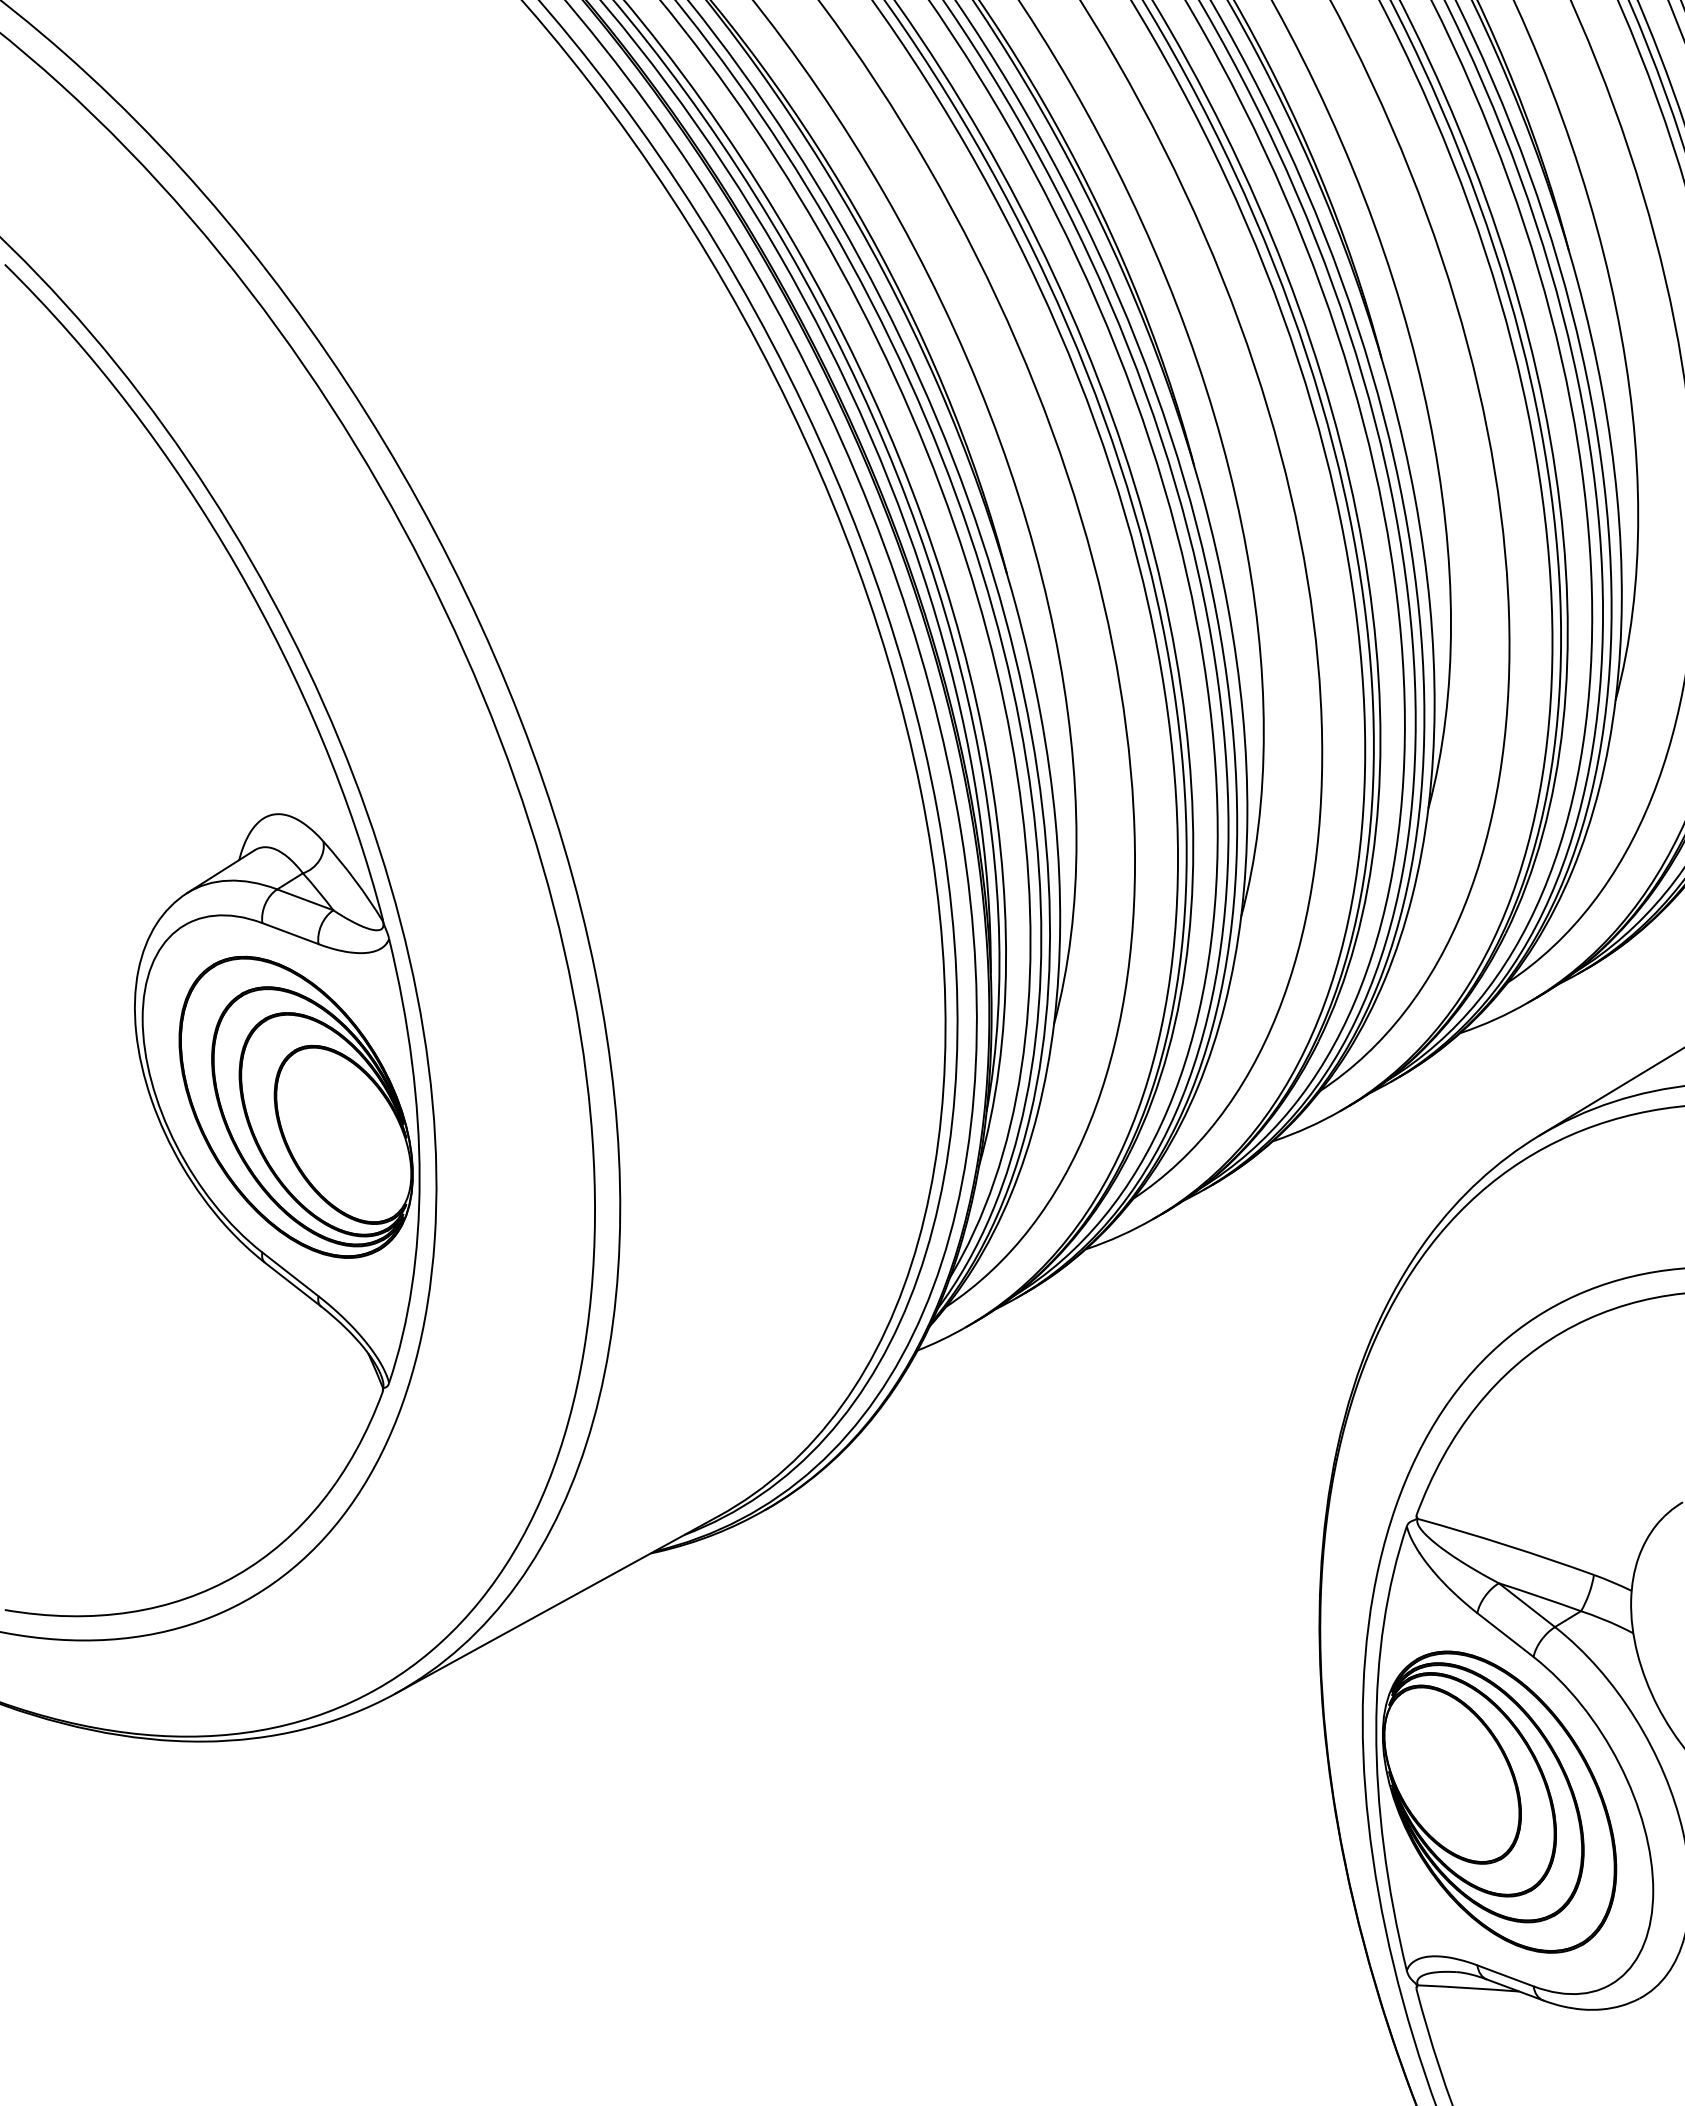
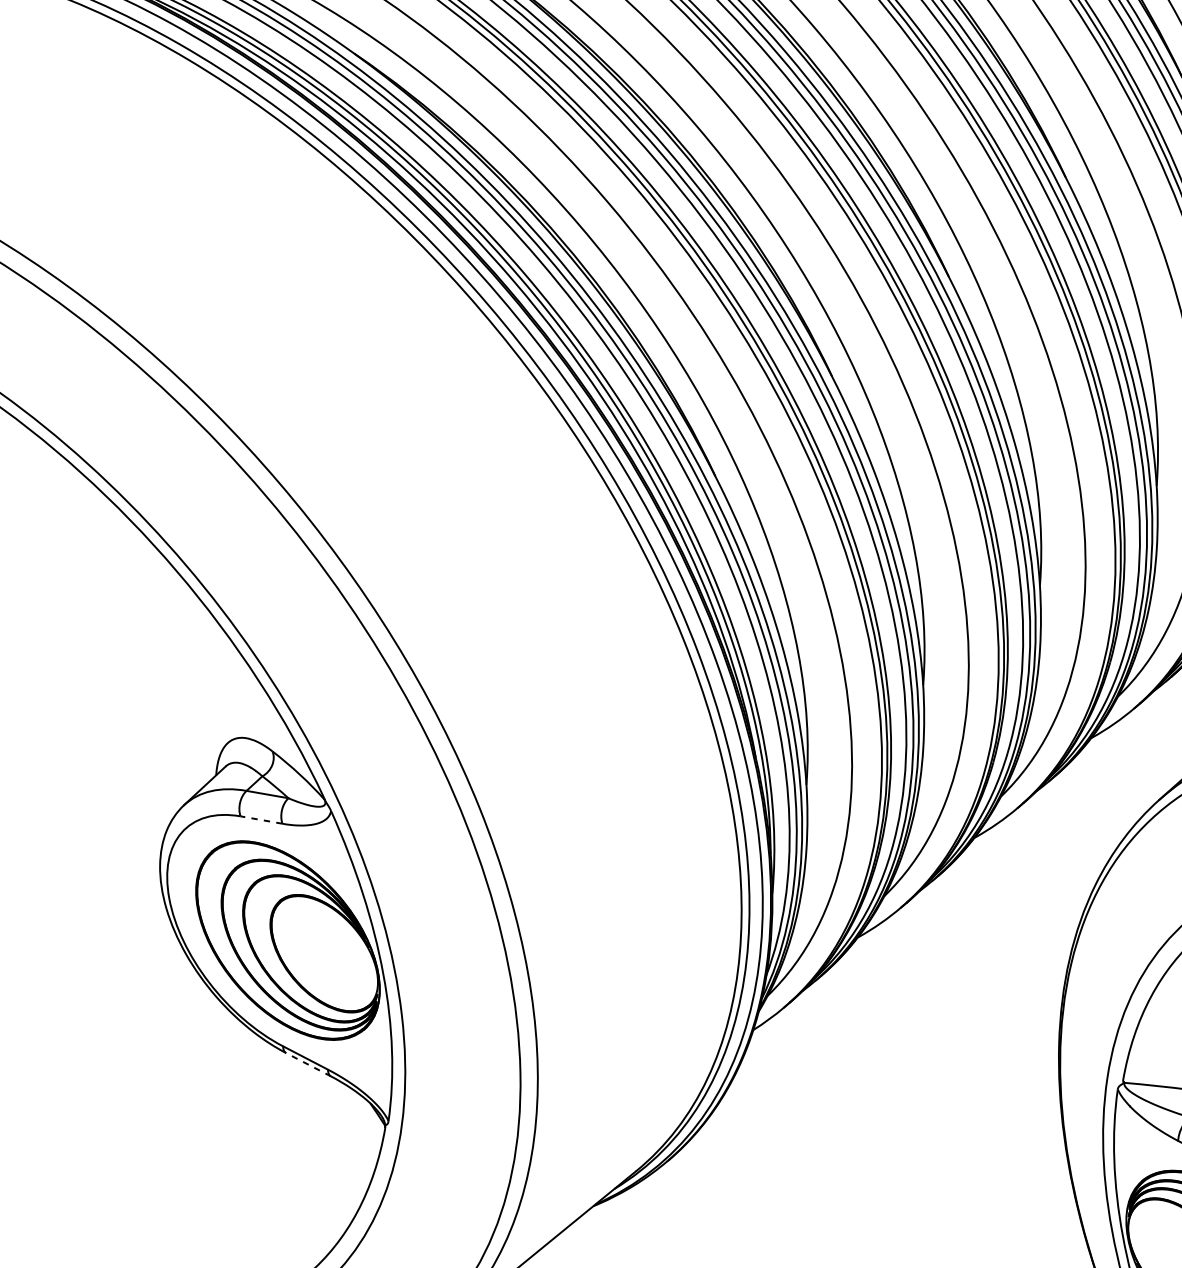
line: (290, 933) -> (261, 819), solid -> dashed
line: (292, 1284) -> (308, 1064), solid -> dashed

